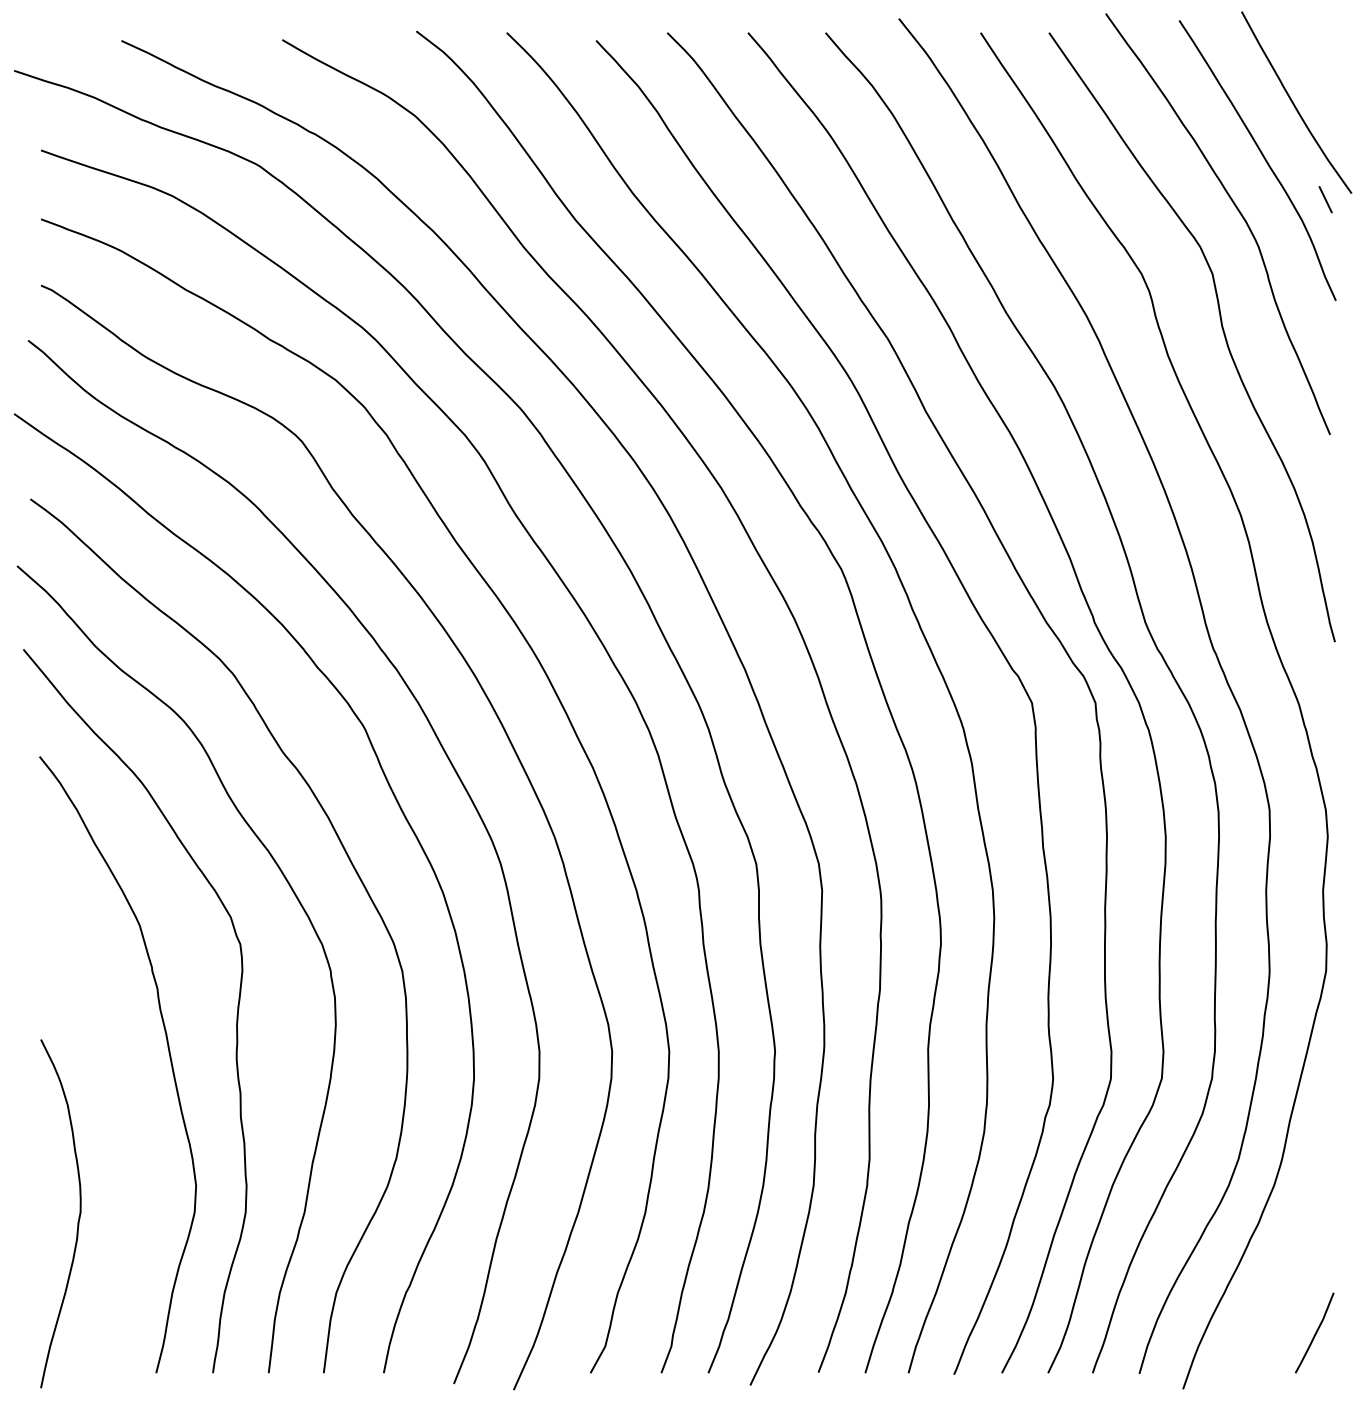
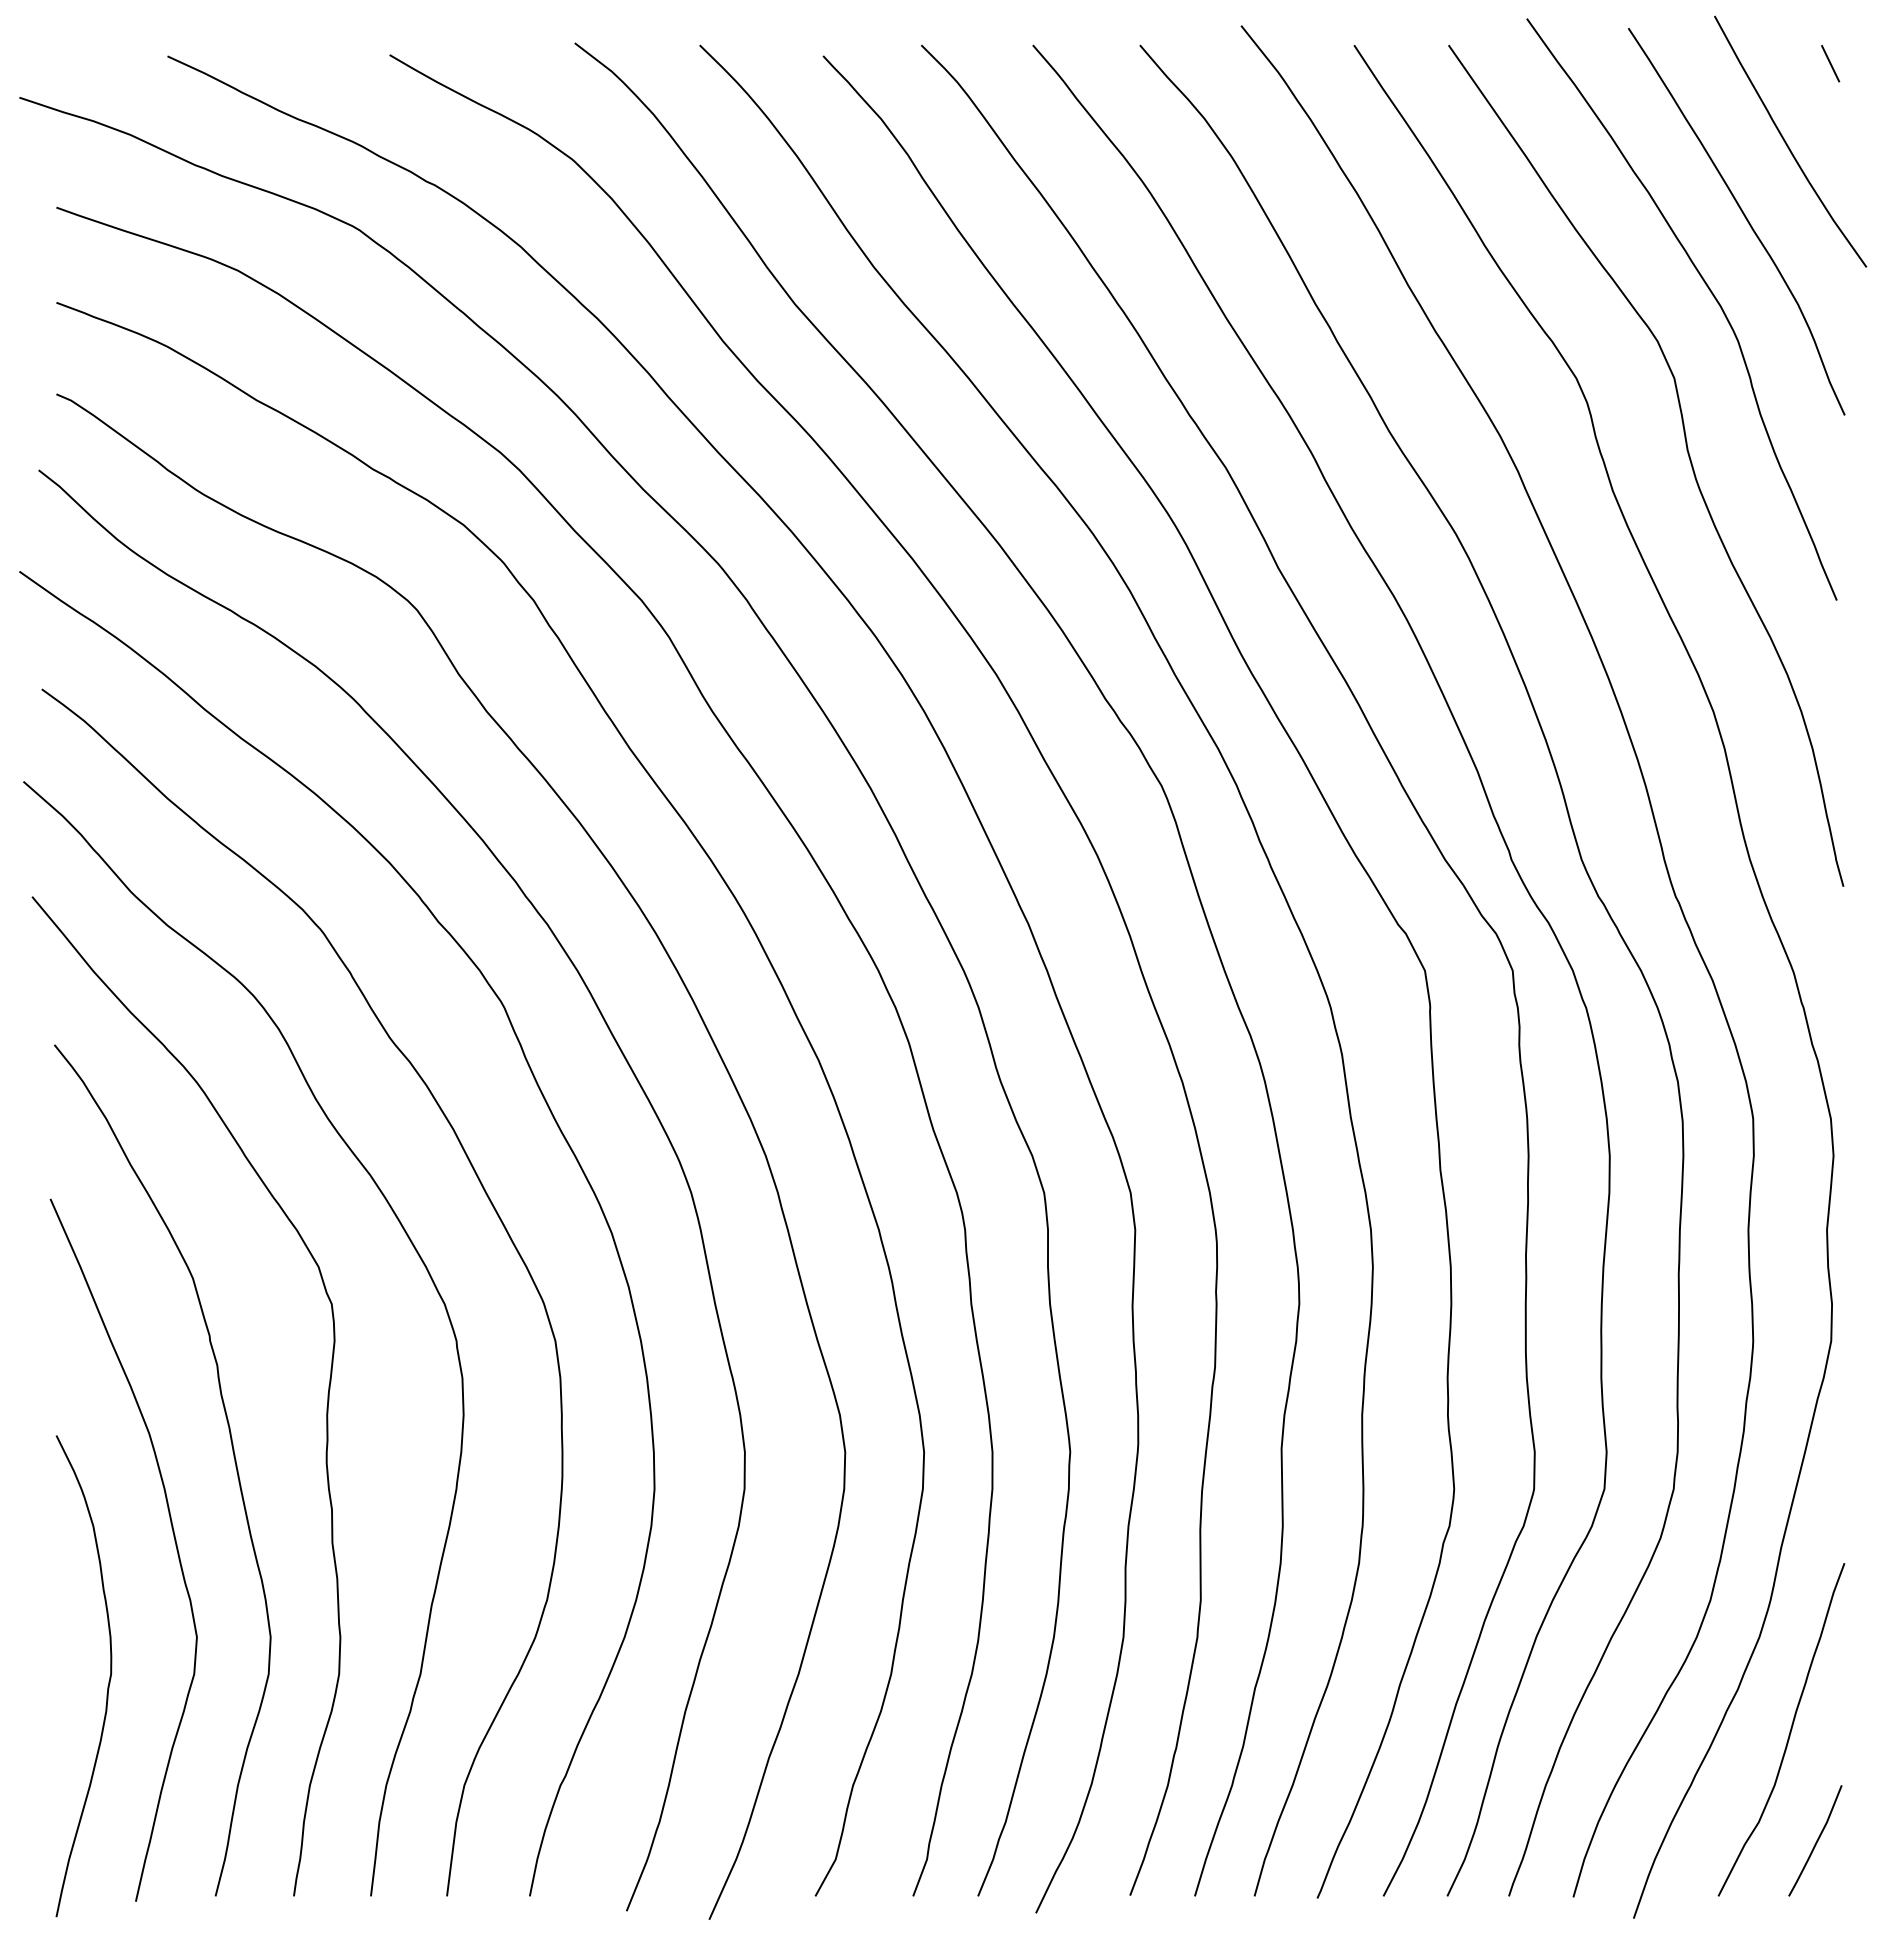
line: (1325, 199) -> (1830, 63), moved
curve: (125, 1113) -> (173, 1537), added
curve: (1295, 1253) -> (1789, 1731), added

